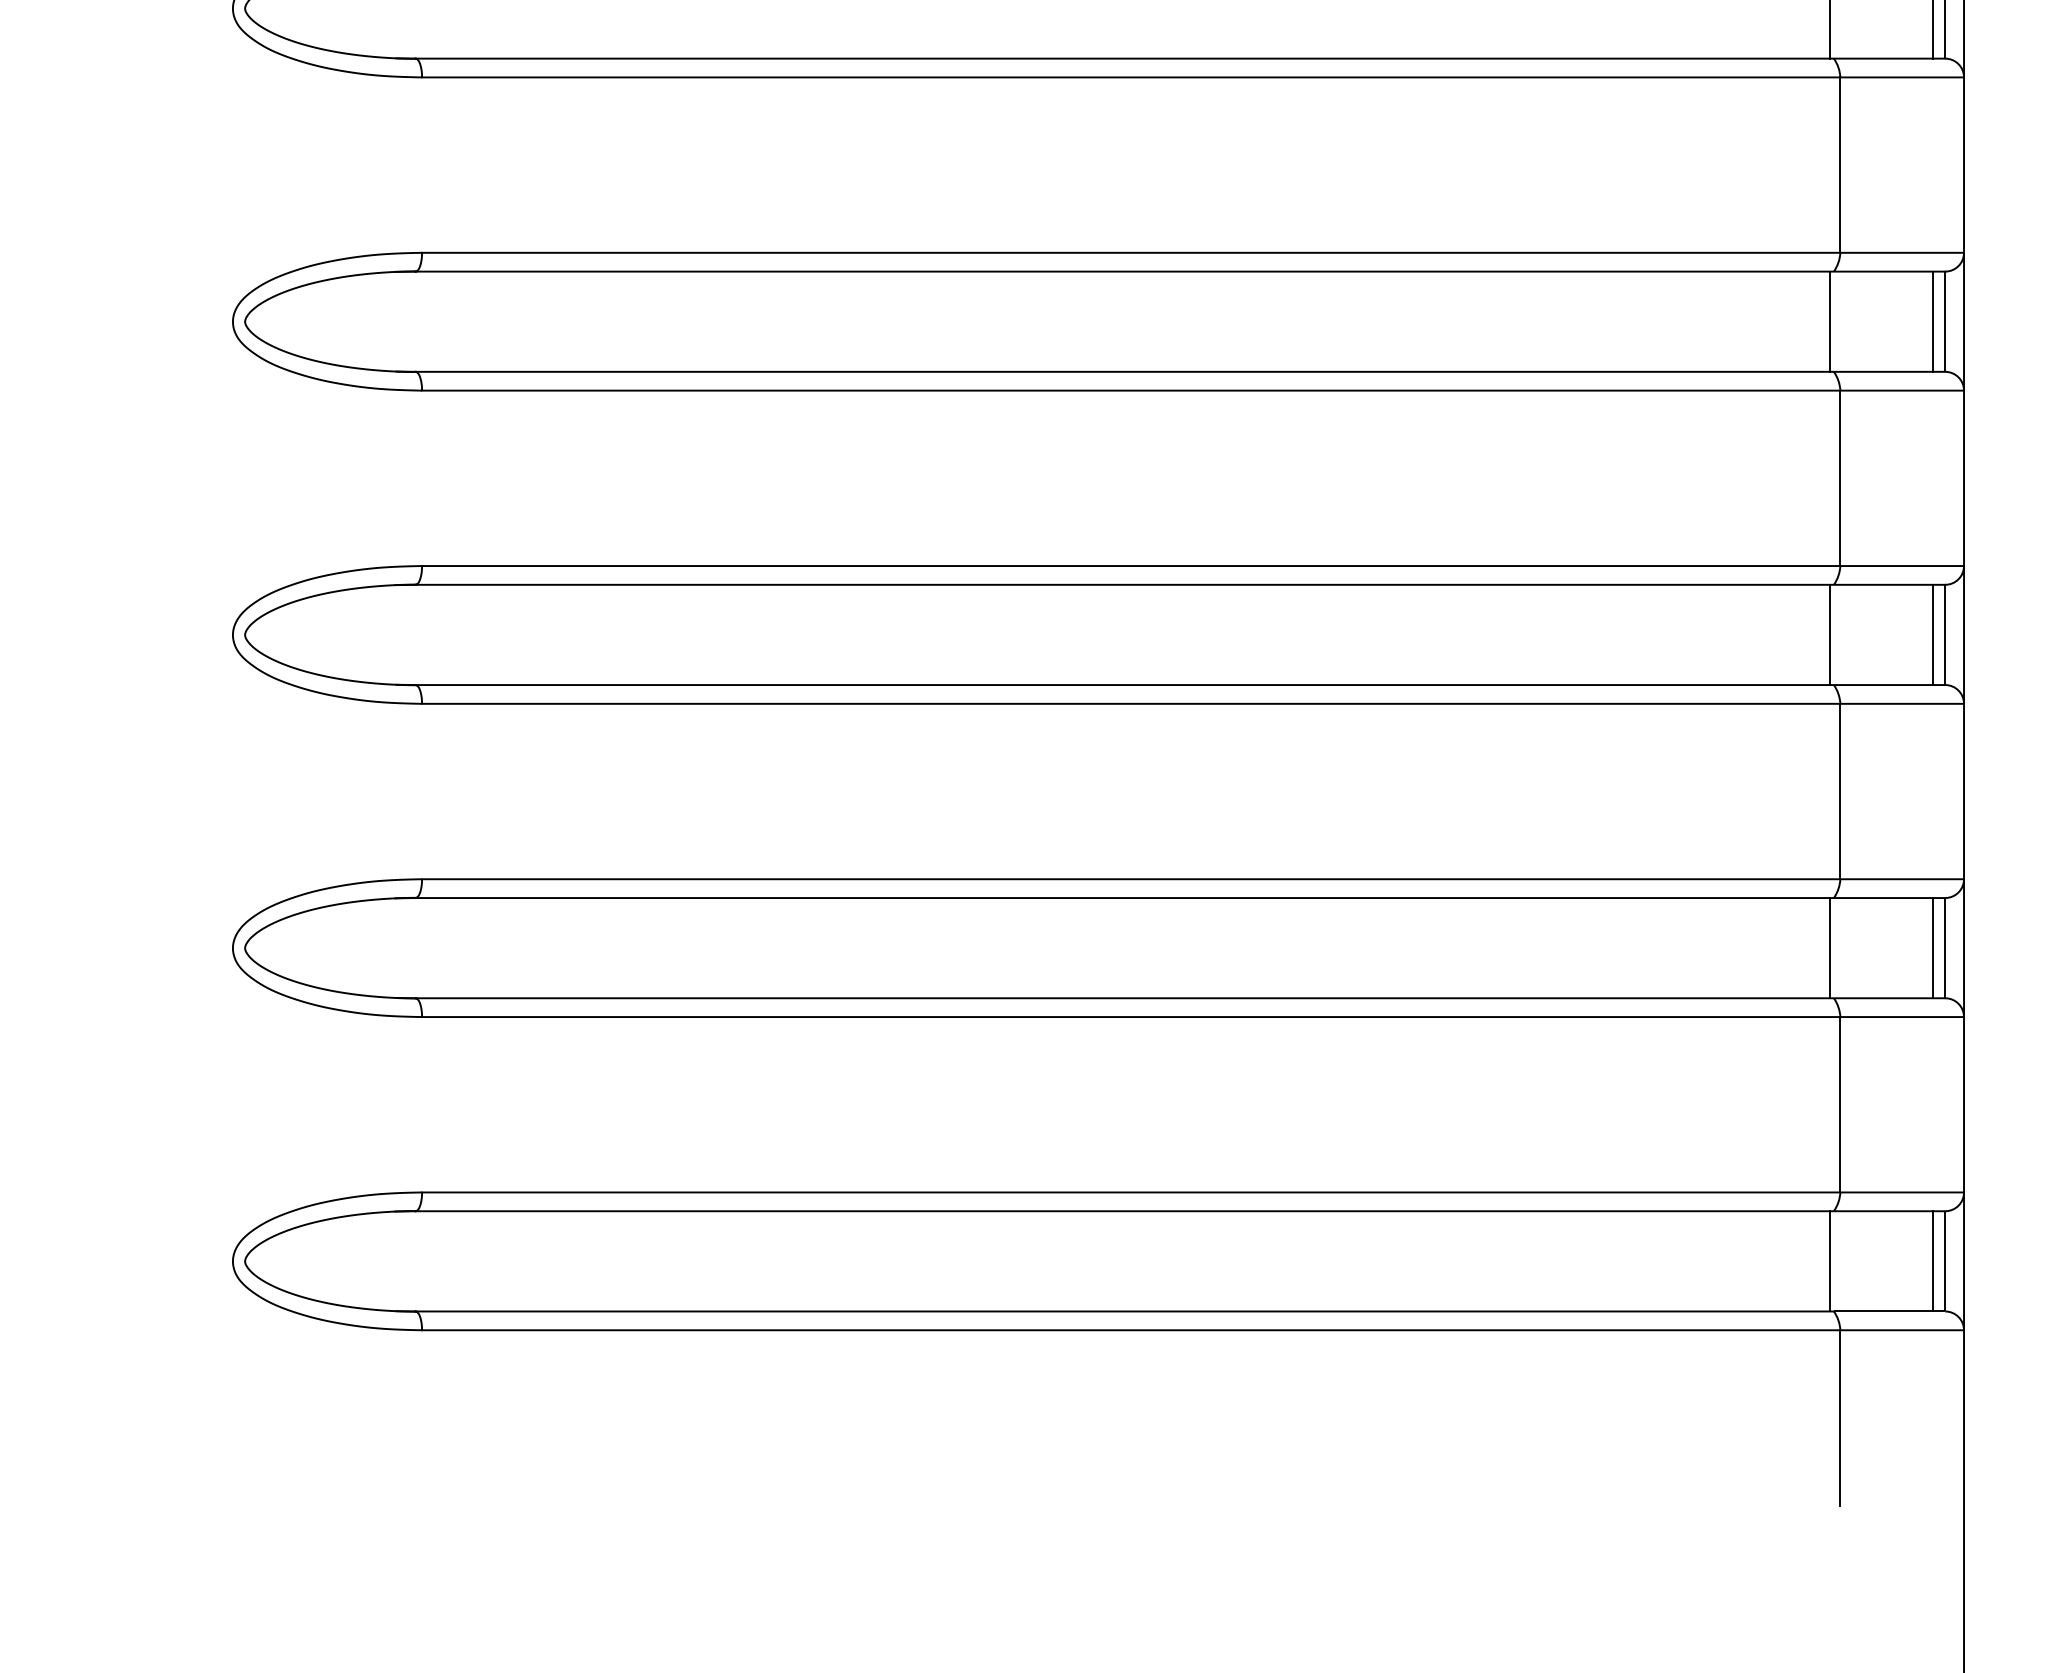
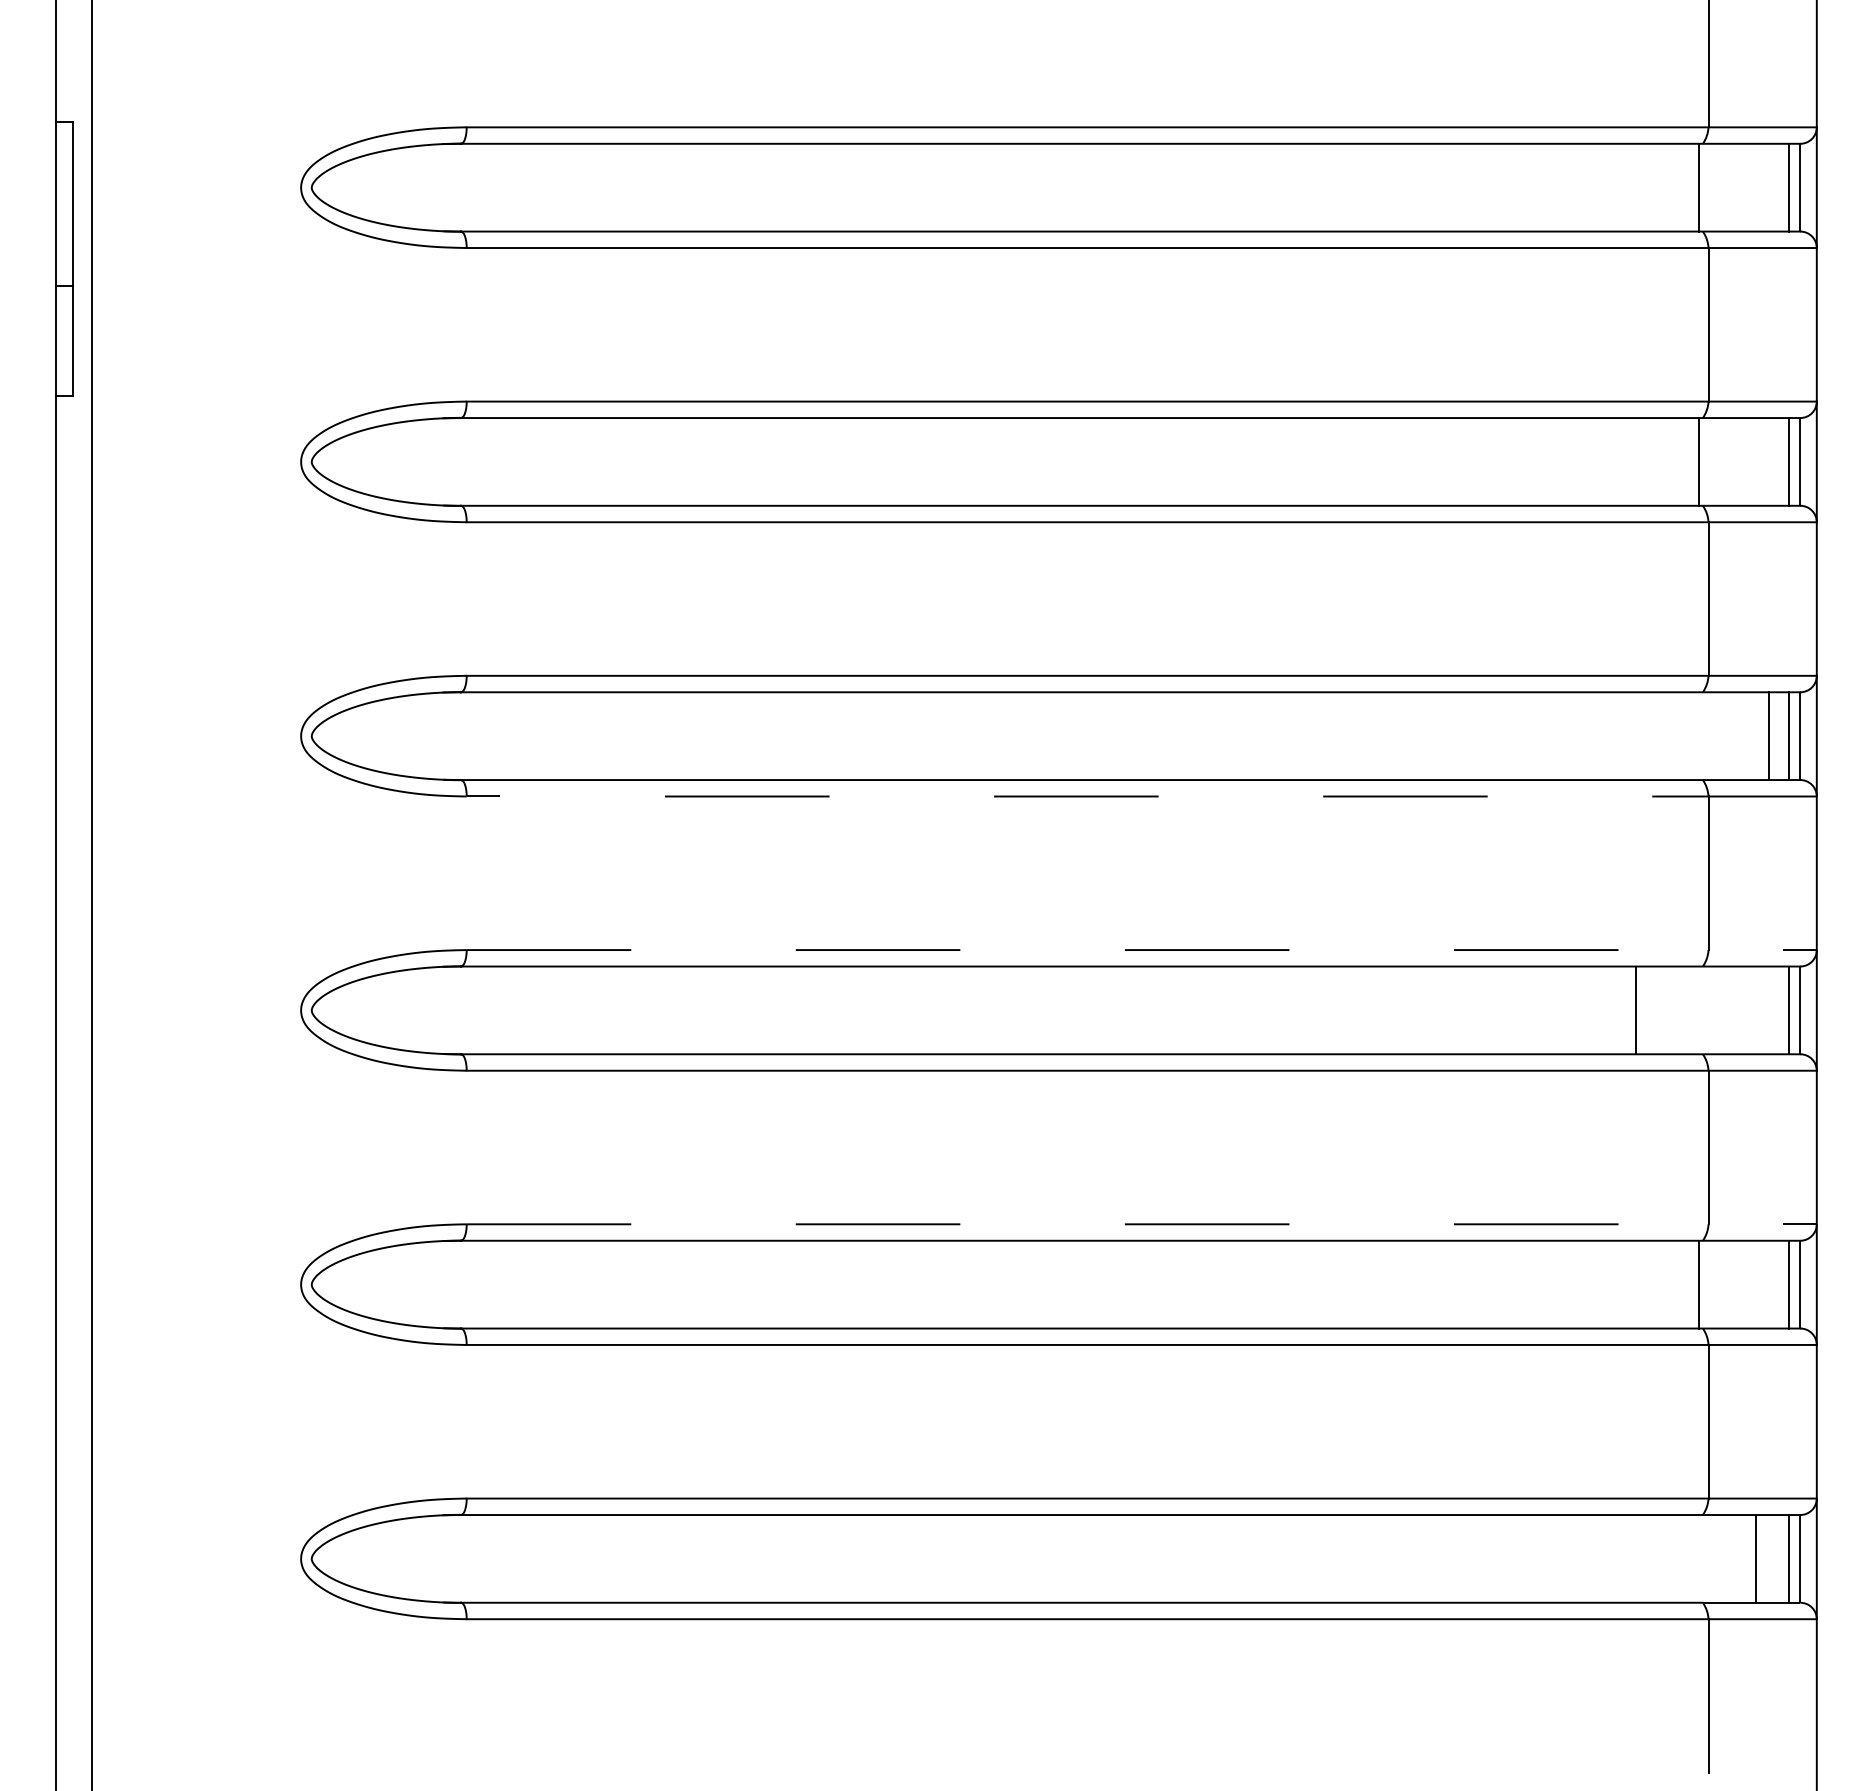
line: (1830, 322) -> (1769, 736), moved
line: (1192, 390) -> (1141, 796), solid -> dashed
line: (1193, 566) -> (1142, 950), solid -> dashed
line: (1830, 635) -> (1636, 1010), moved
line: (1193, 879) -> (1142, 1224), solid -> dashed
line: (1830, 1260) -> (1756, 1558), moved

